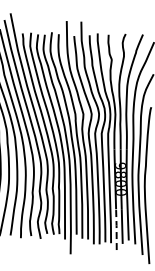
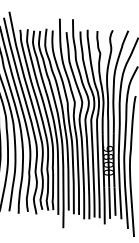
line: (116, 228) -> (104, 205), dashed -> solid

